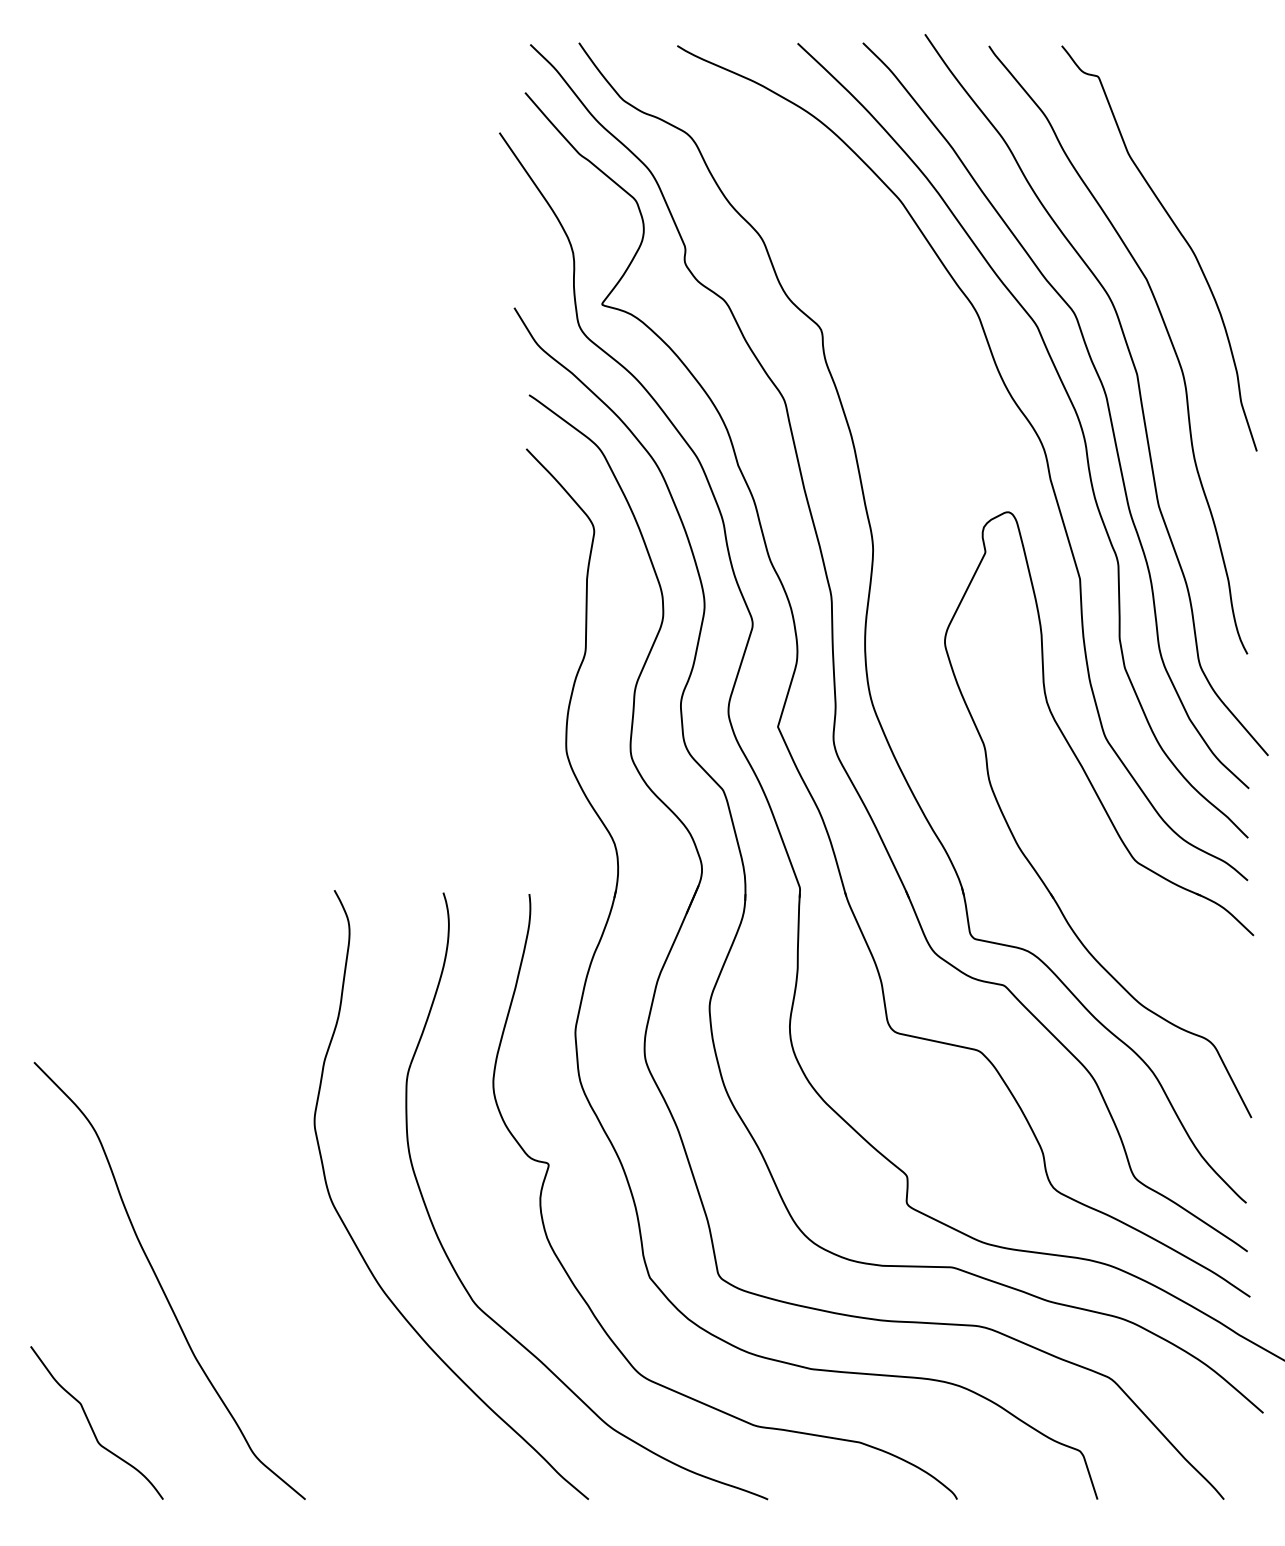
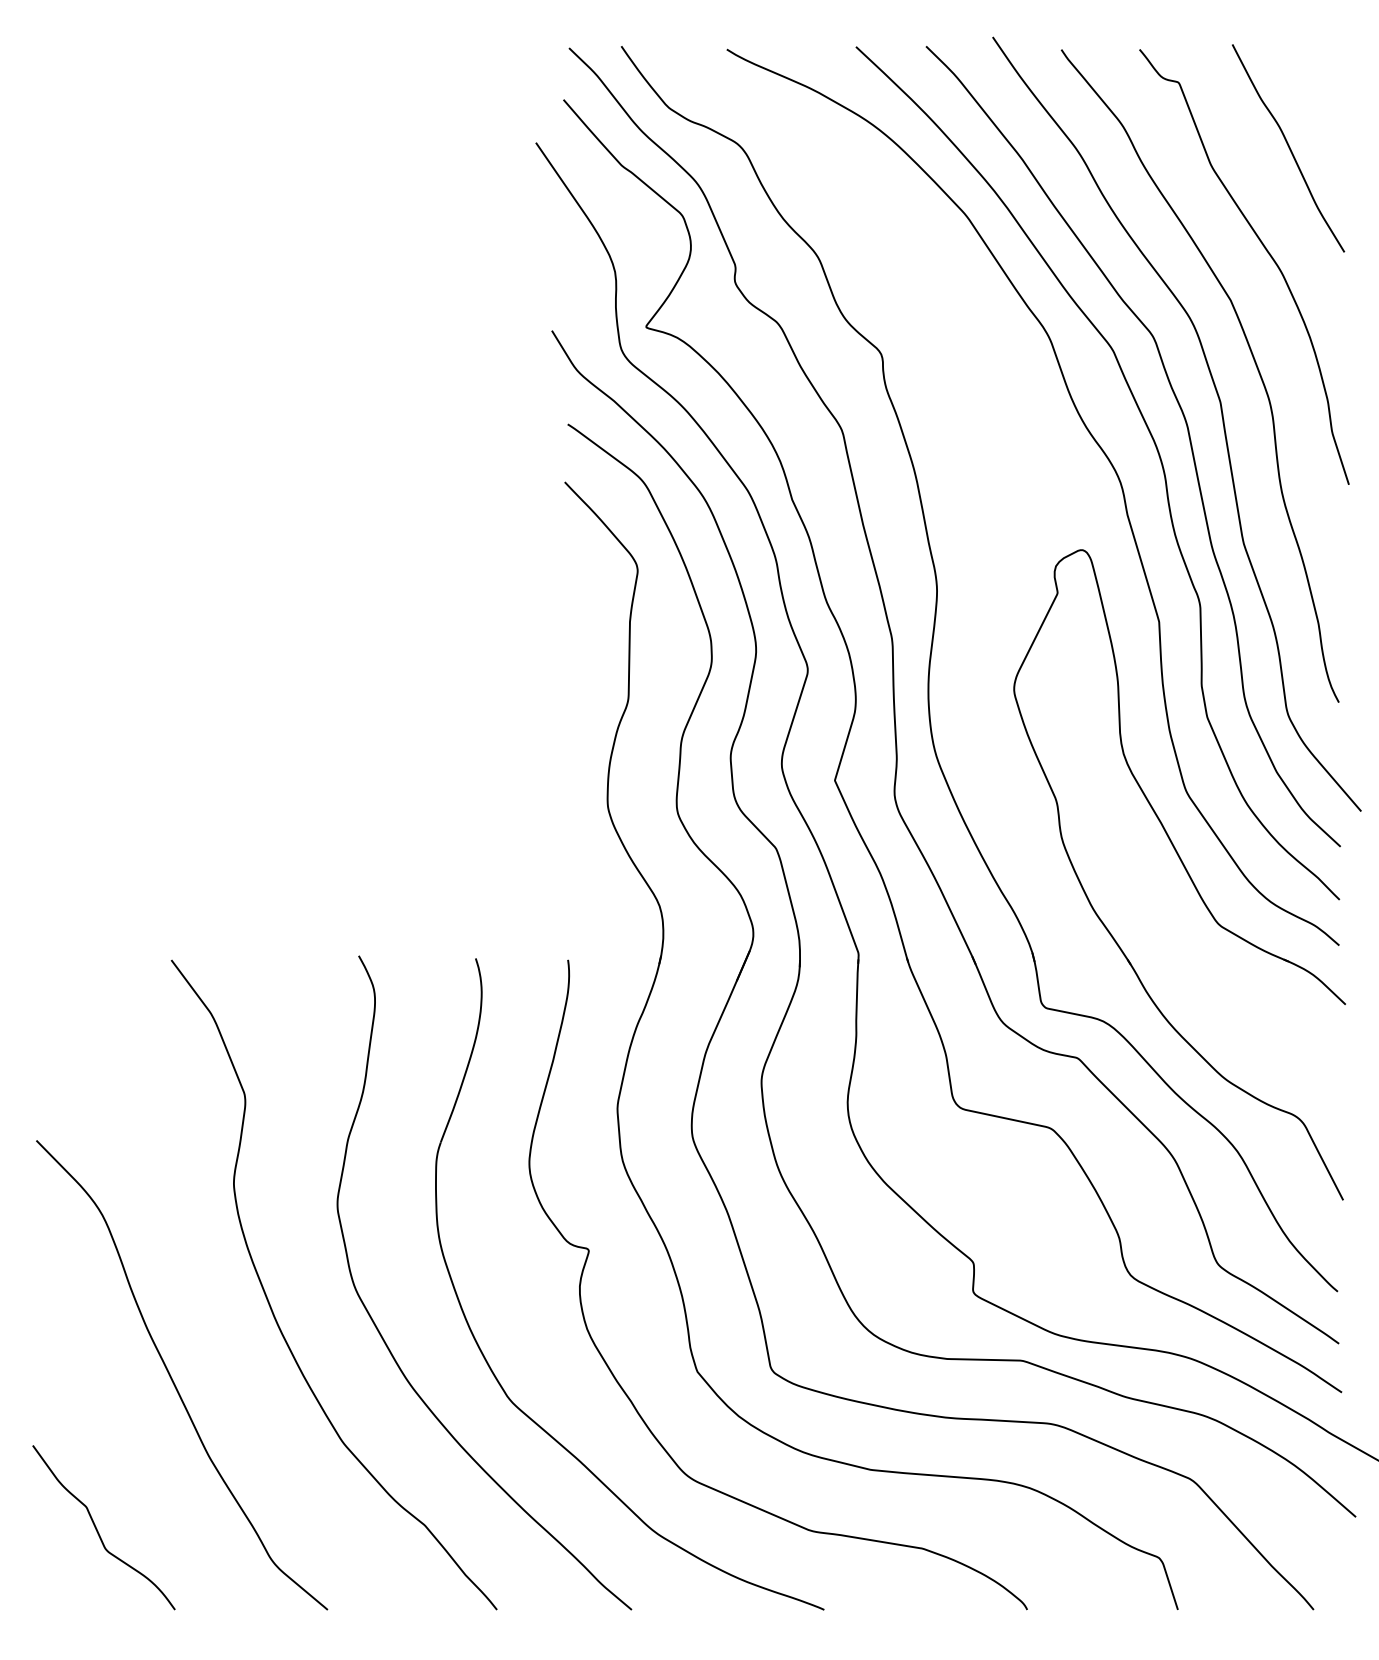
curve: (1200, 137) -> (1288, 147), added
curve: (253, 1217) -> (271, 1307), added

